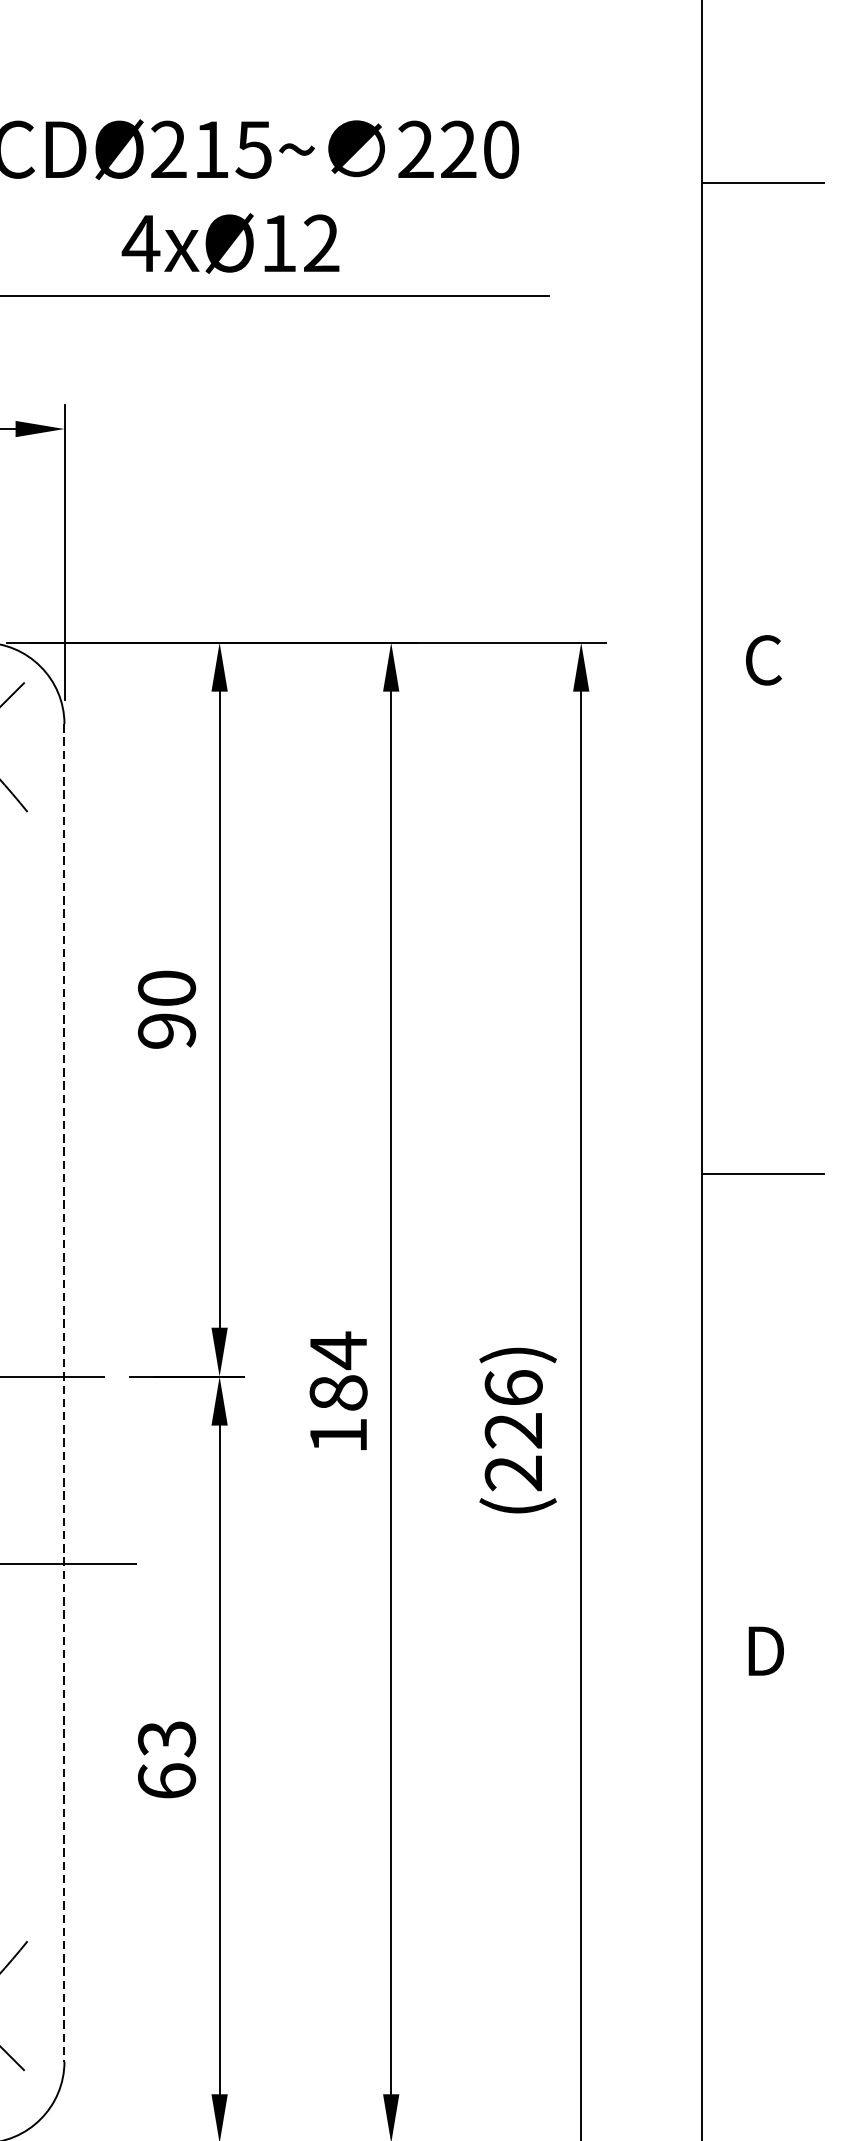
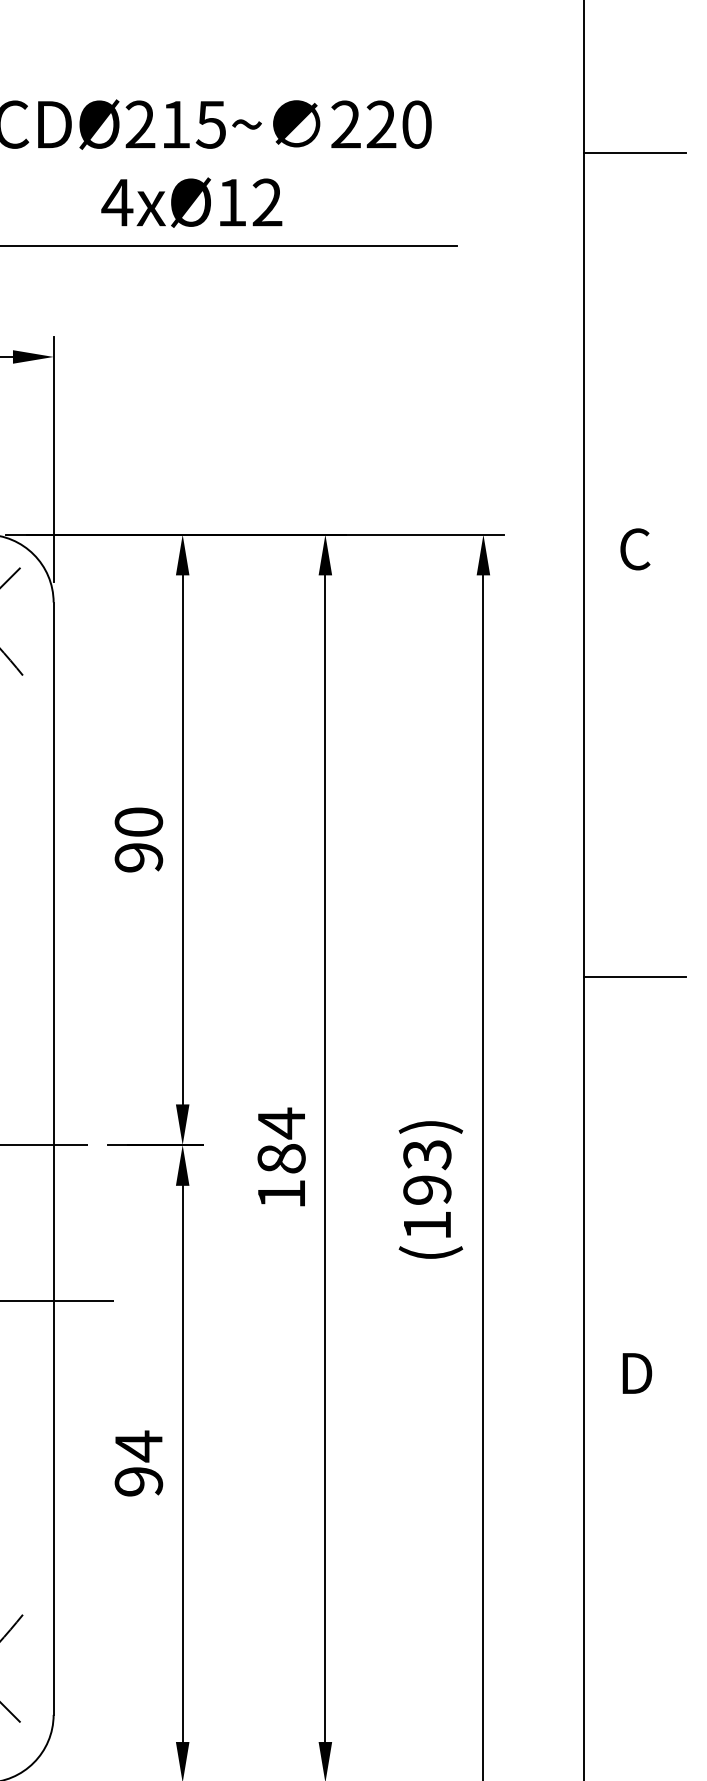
line: (64, 1393) -> (53, 1159), dashed -> solid
text: (513, 1429) -> (427, 1189), (226) -> (193)
text: (166, 1759) -> (138, 1463), 63 -> 94

